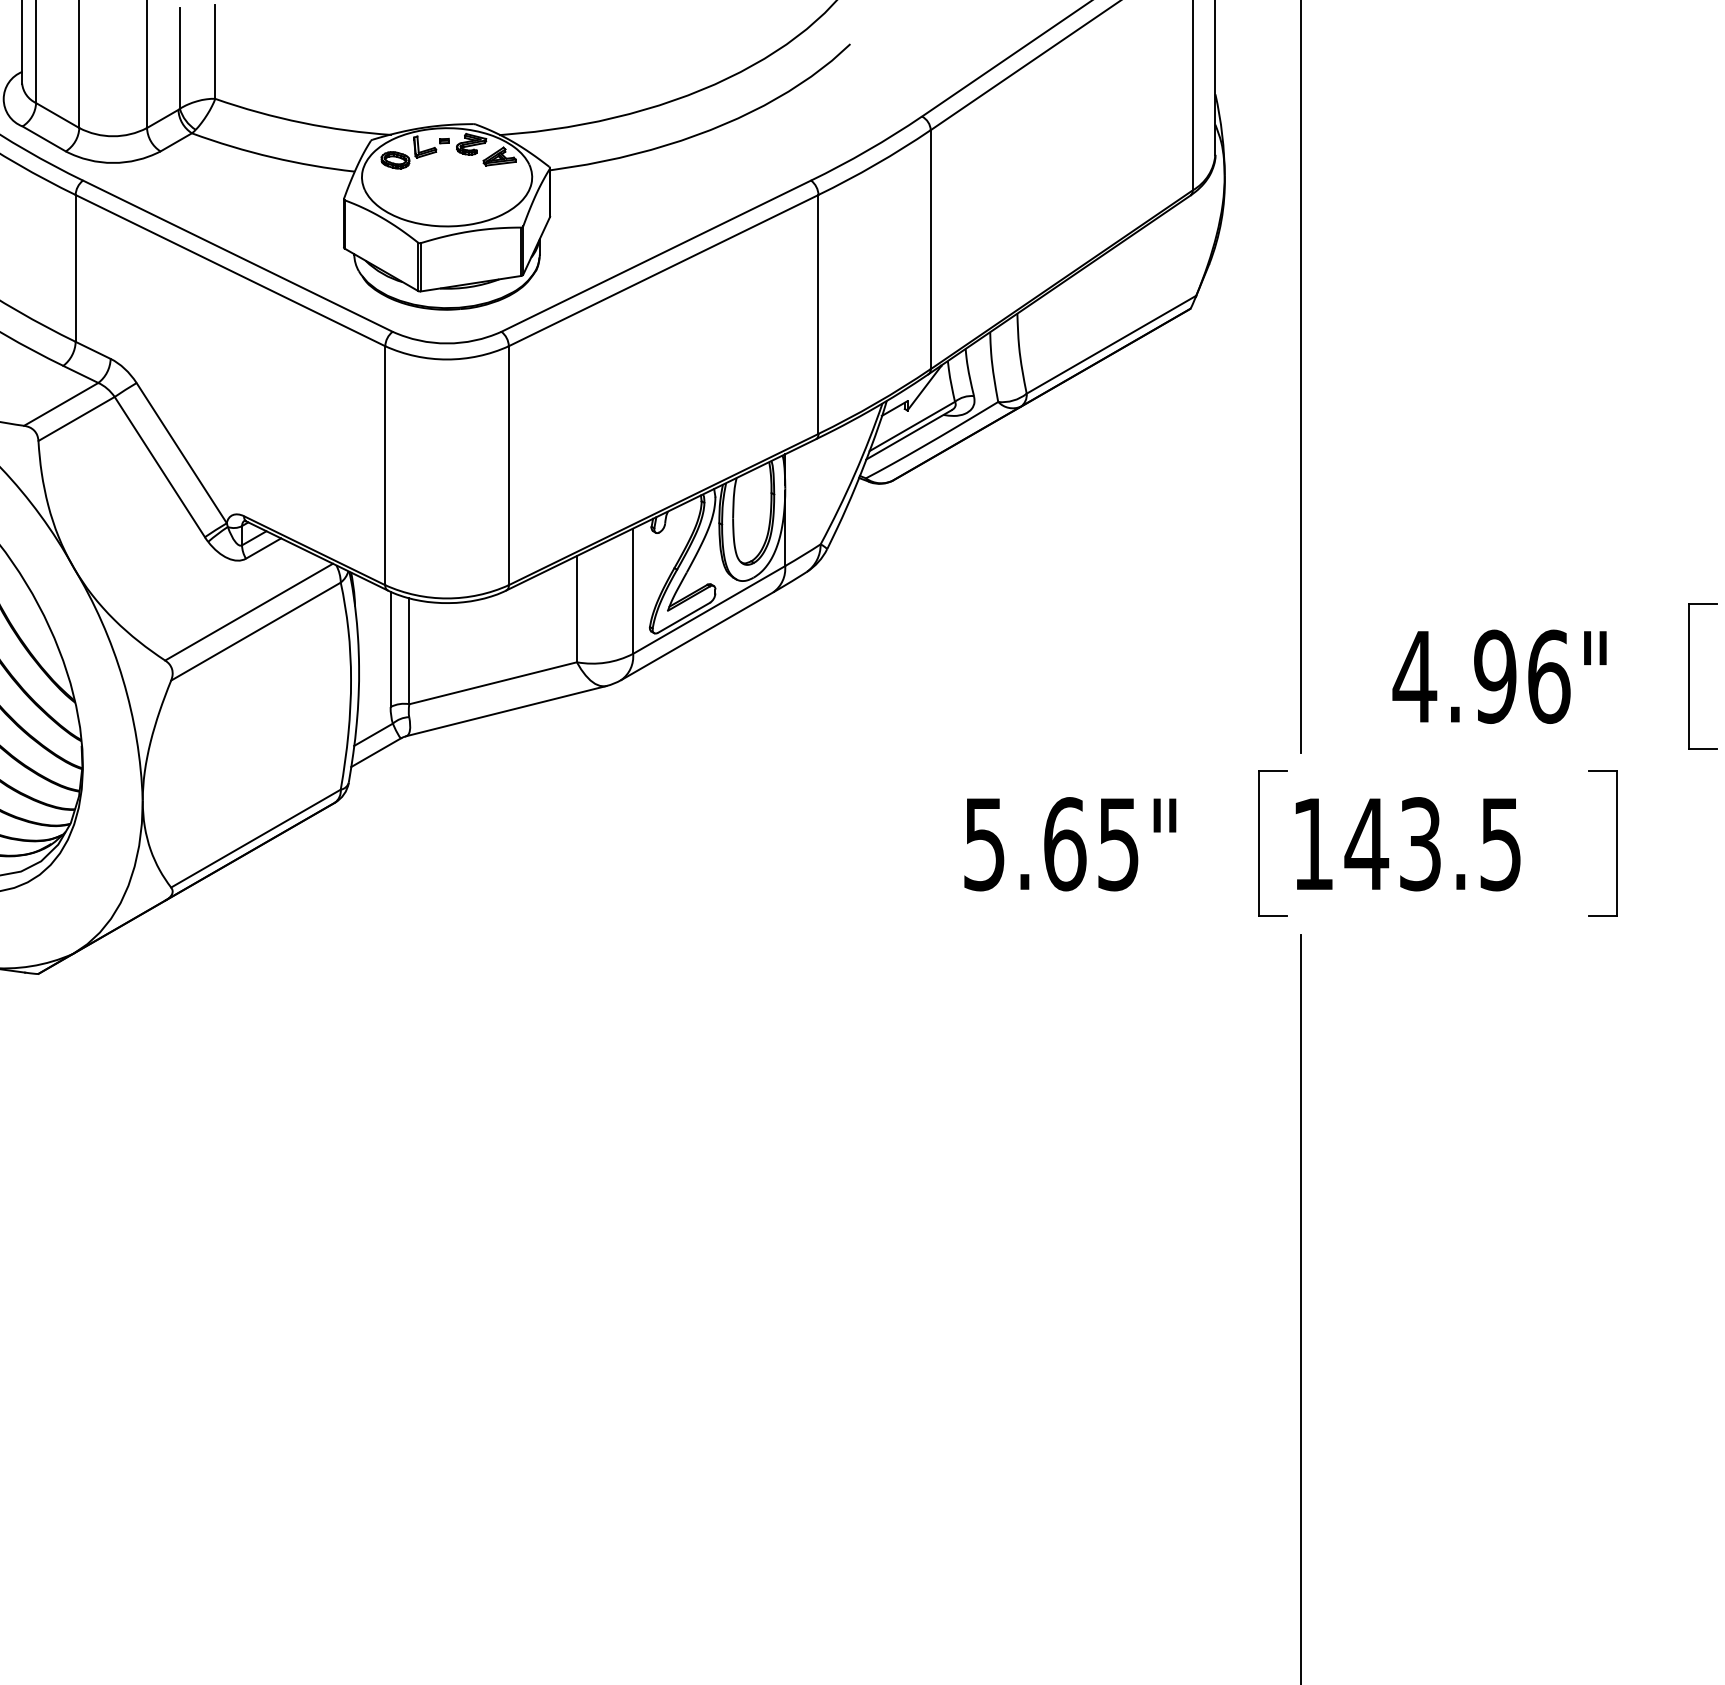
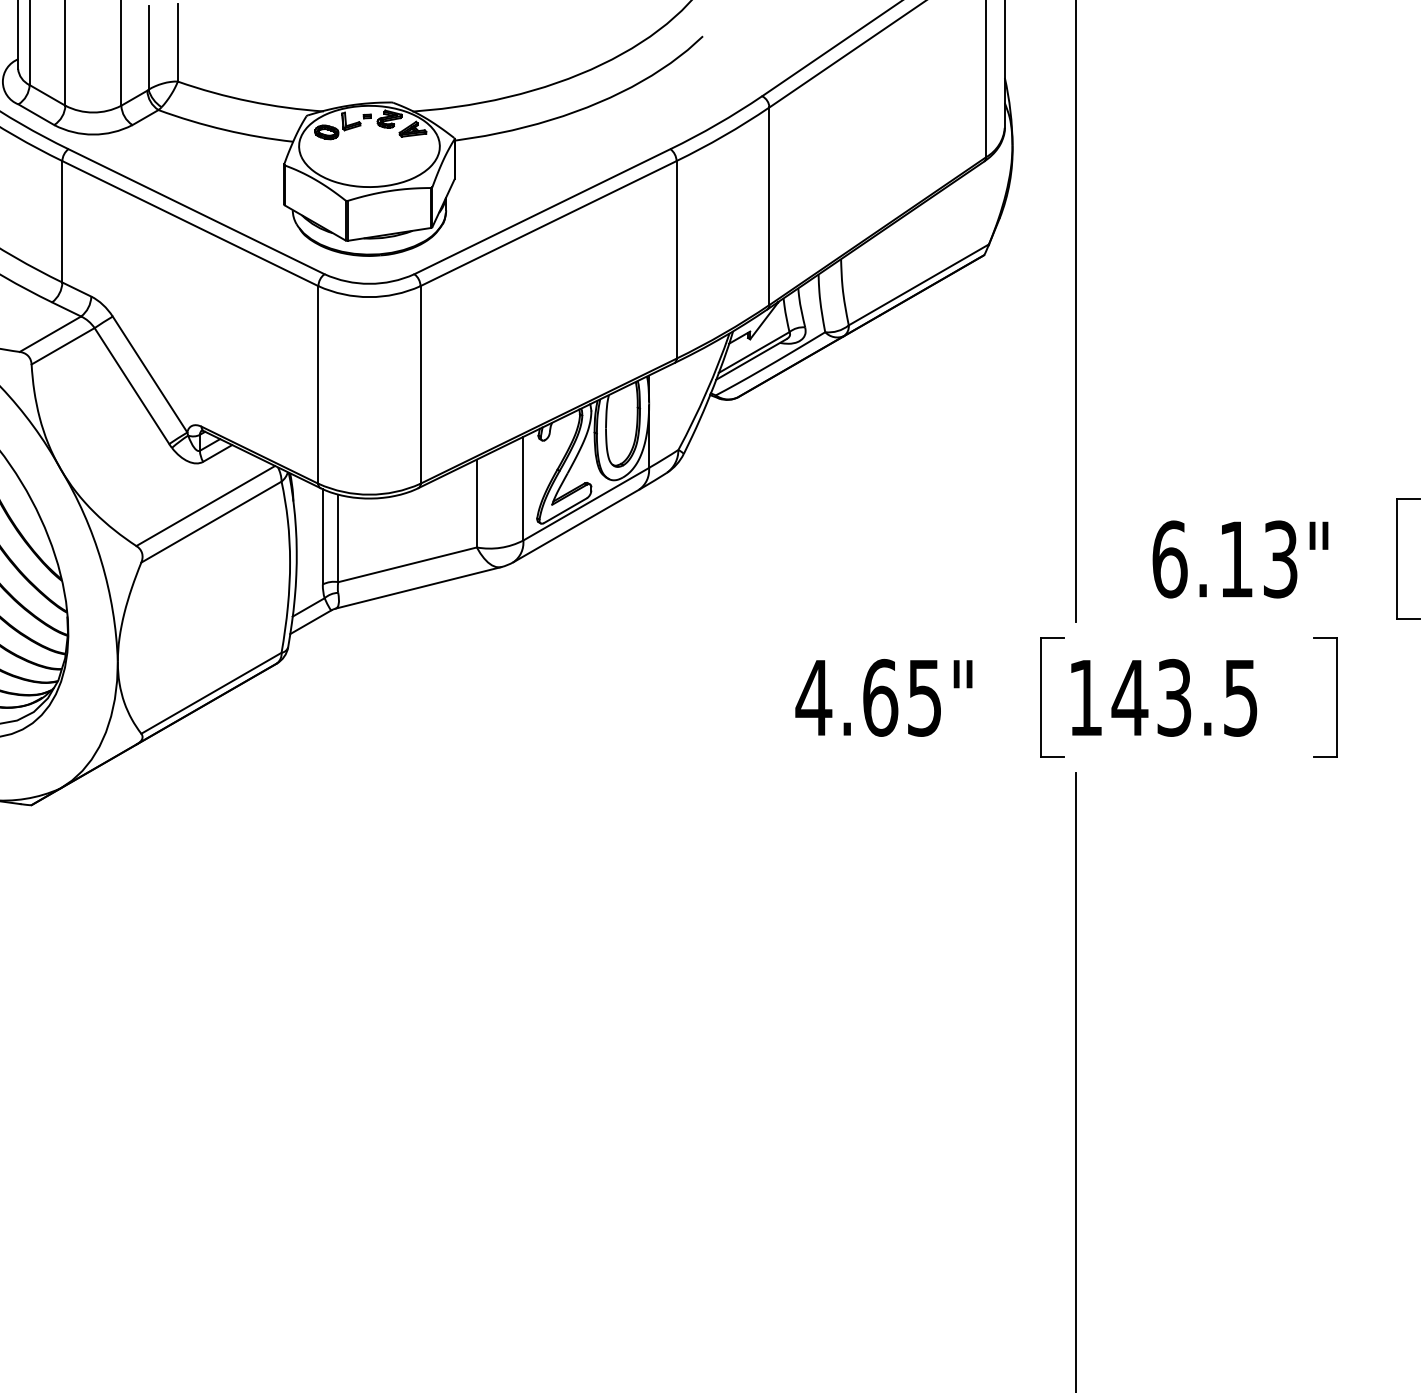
text: (1481, 676) -> (1224, 559), 4.96" -> 6.13"
text: (984, 844) -> (813, 698), 5.65" -> 4.65"

